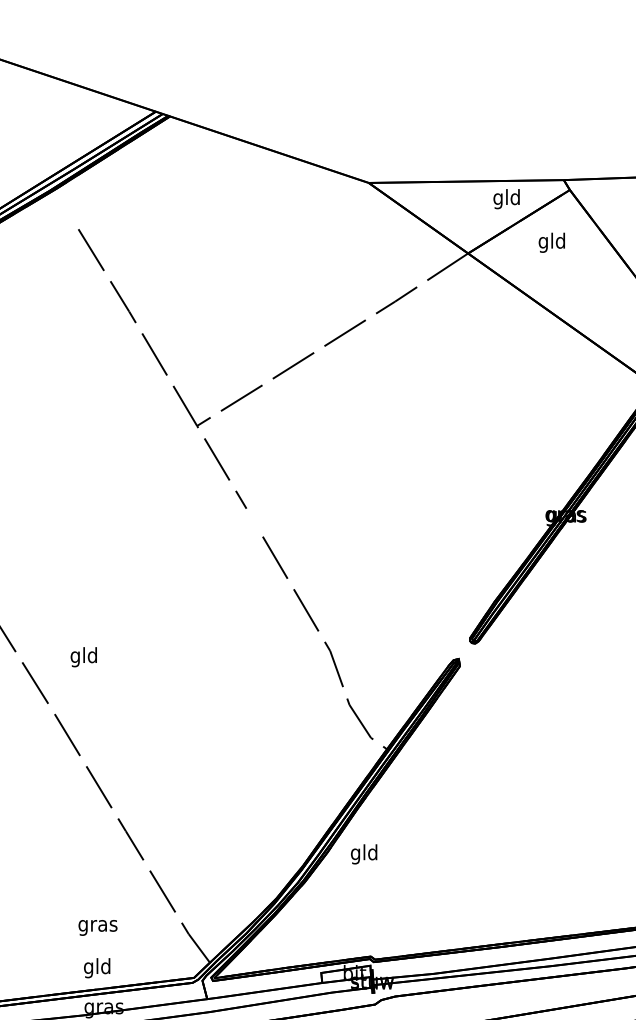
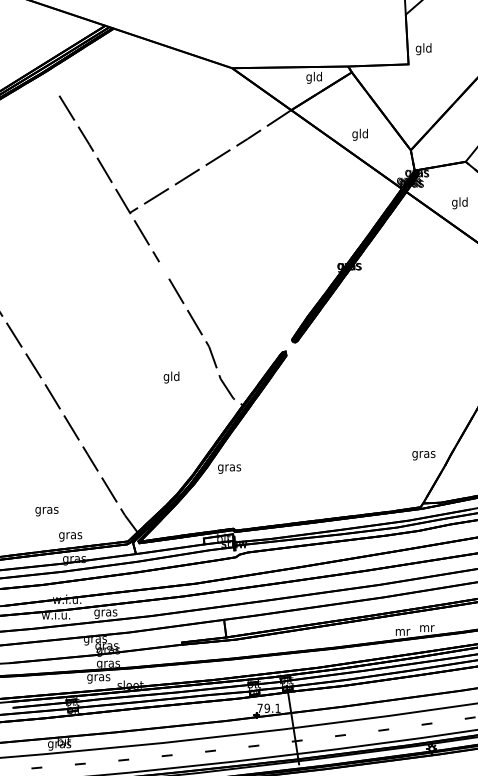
text: (550, 242) -> (359, 134), moved
text: (83, 657) -> (171, 377), moved
text: (364, 853) -> (229, 467), gld -> gras
text: (97, 927) -> (46, 511), moved
text: (97, 967) -> (70, 535), gld -> gras

